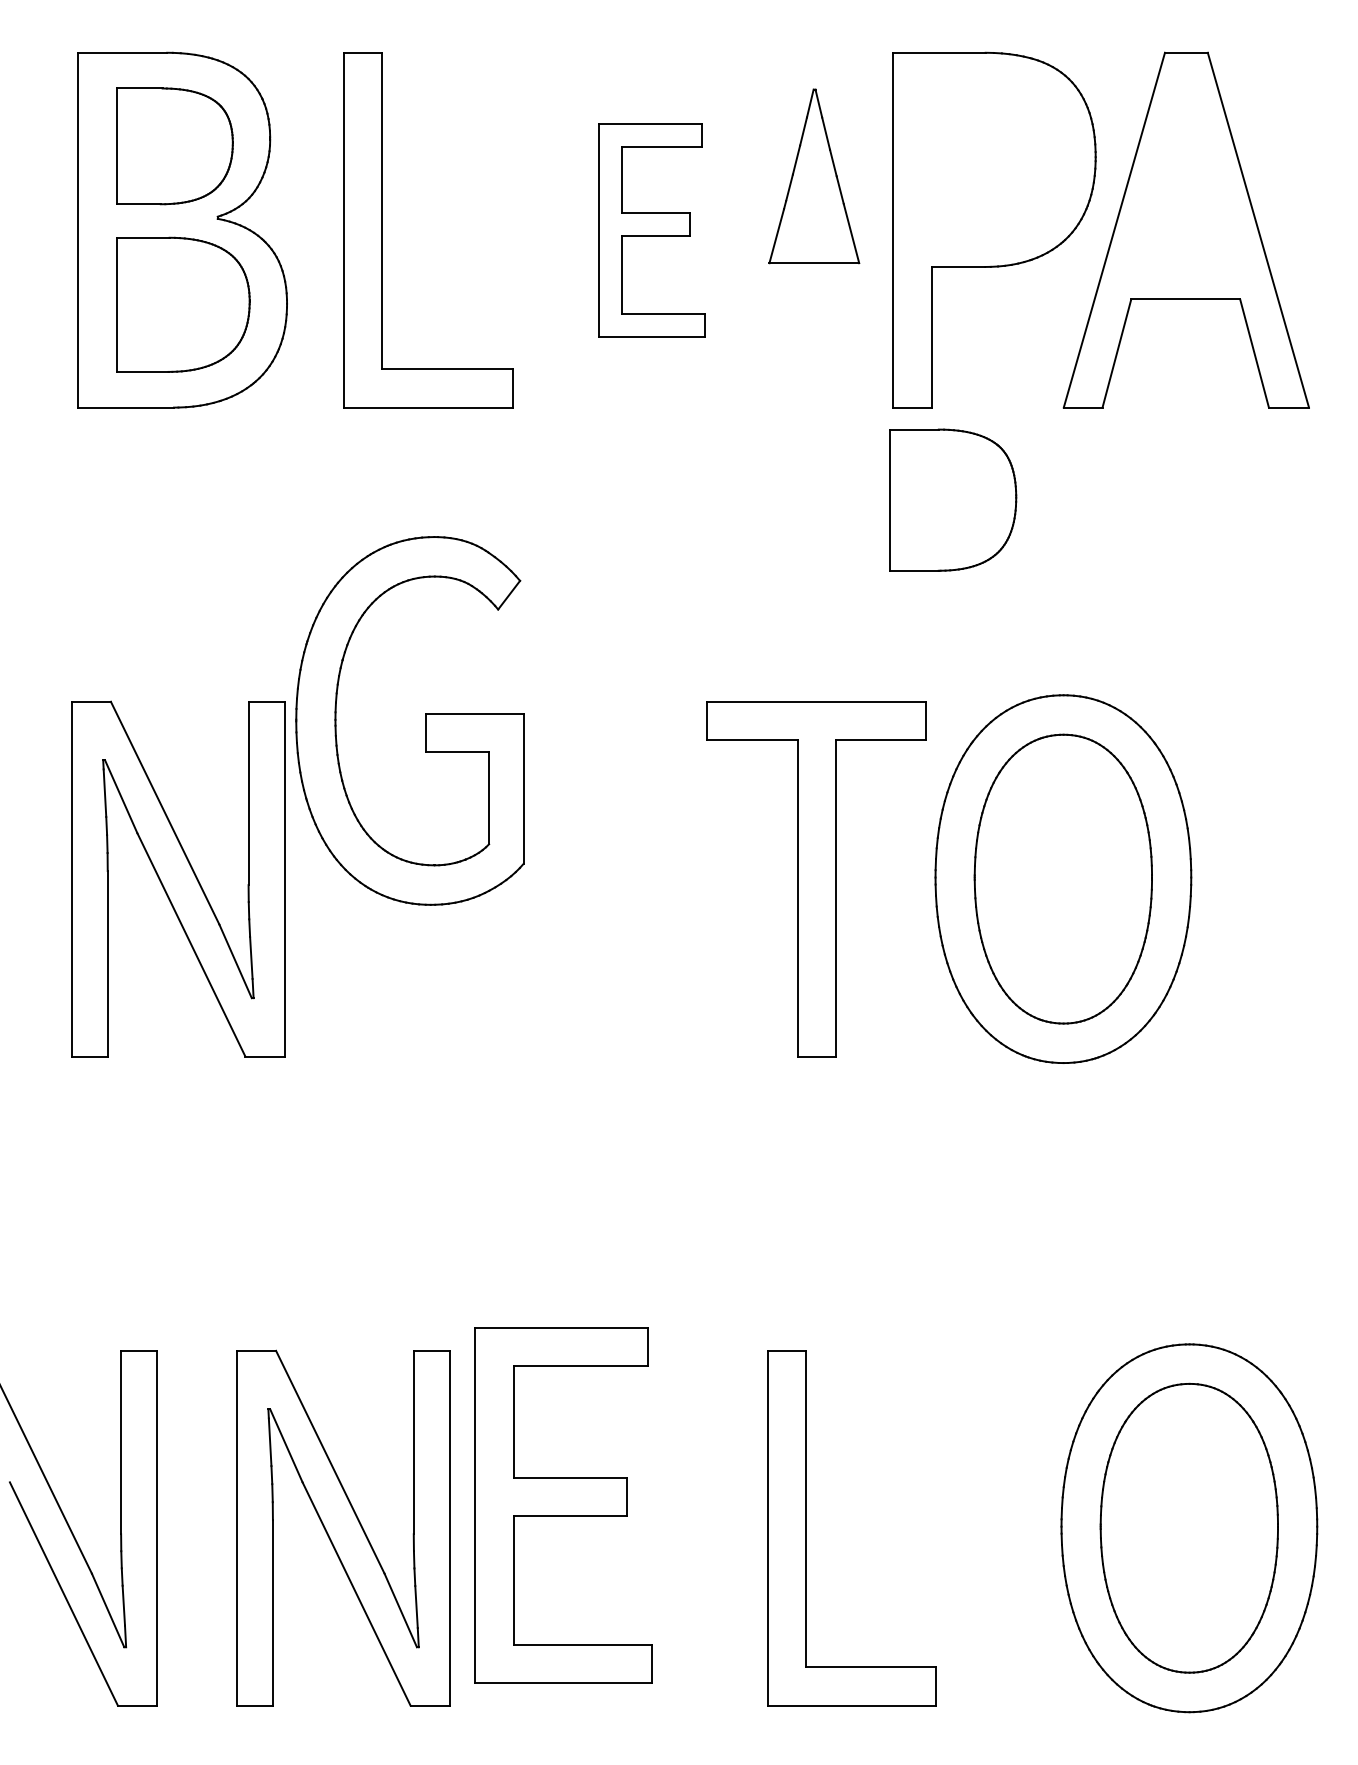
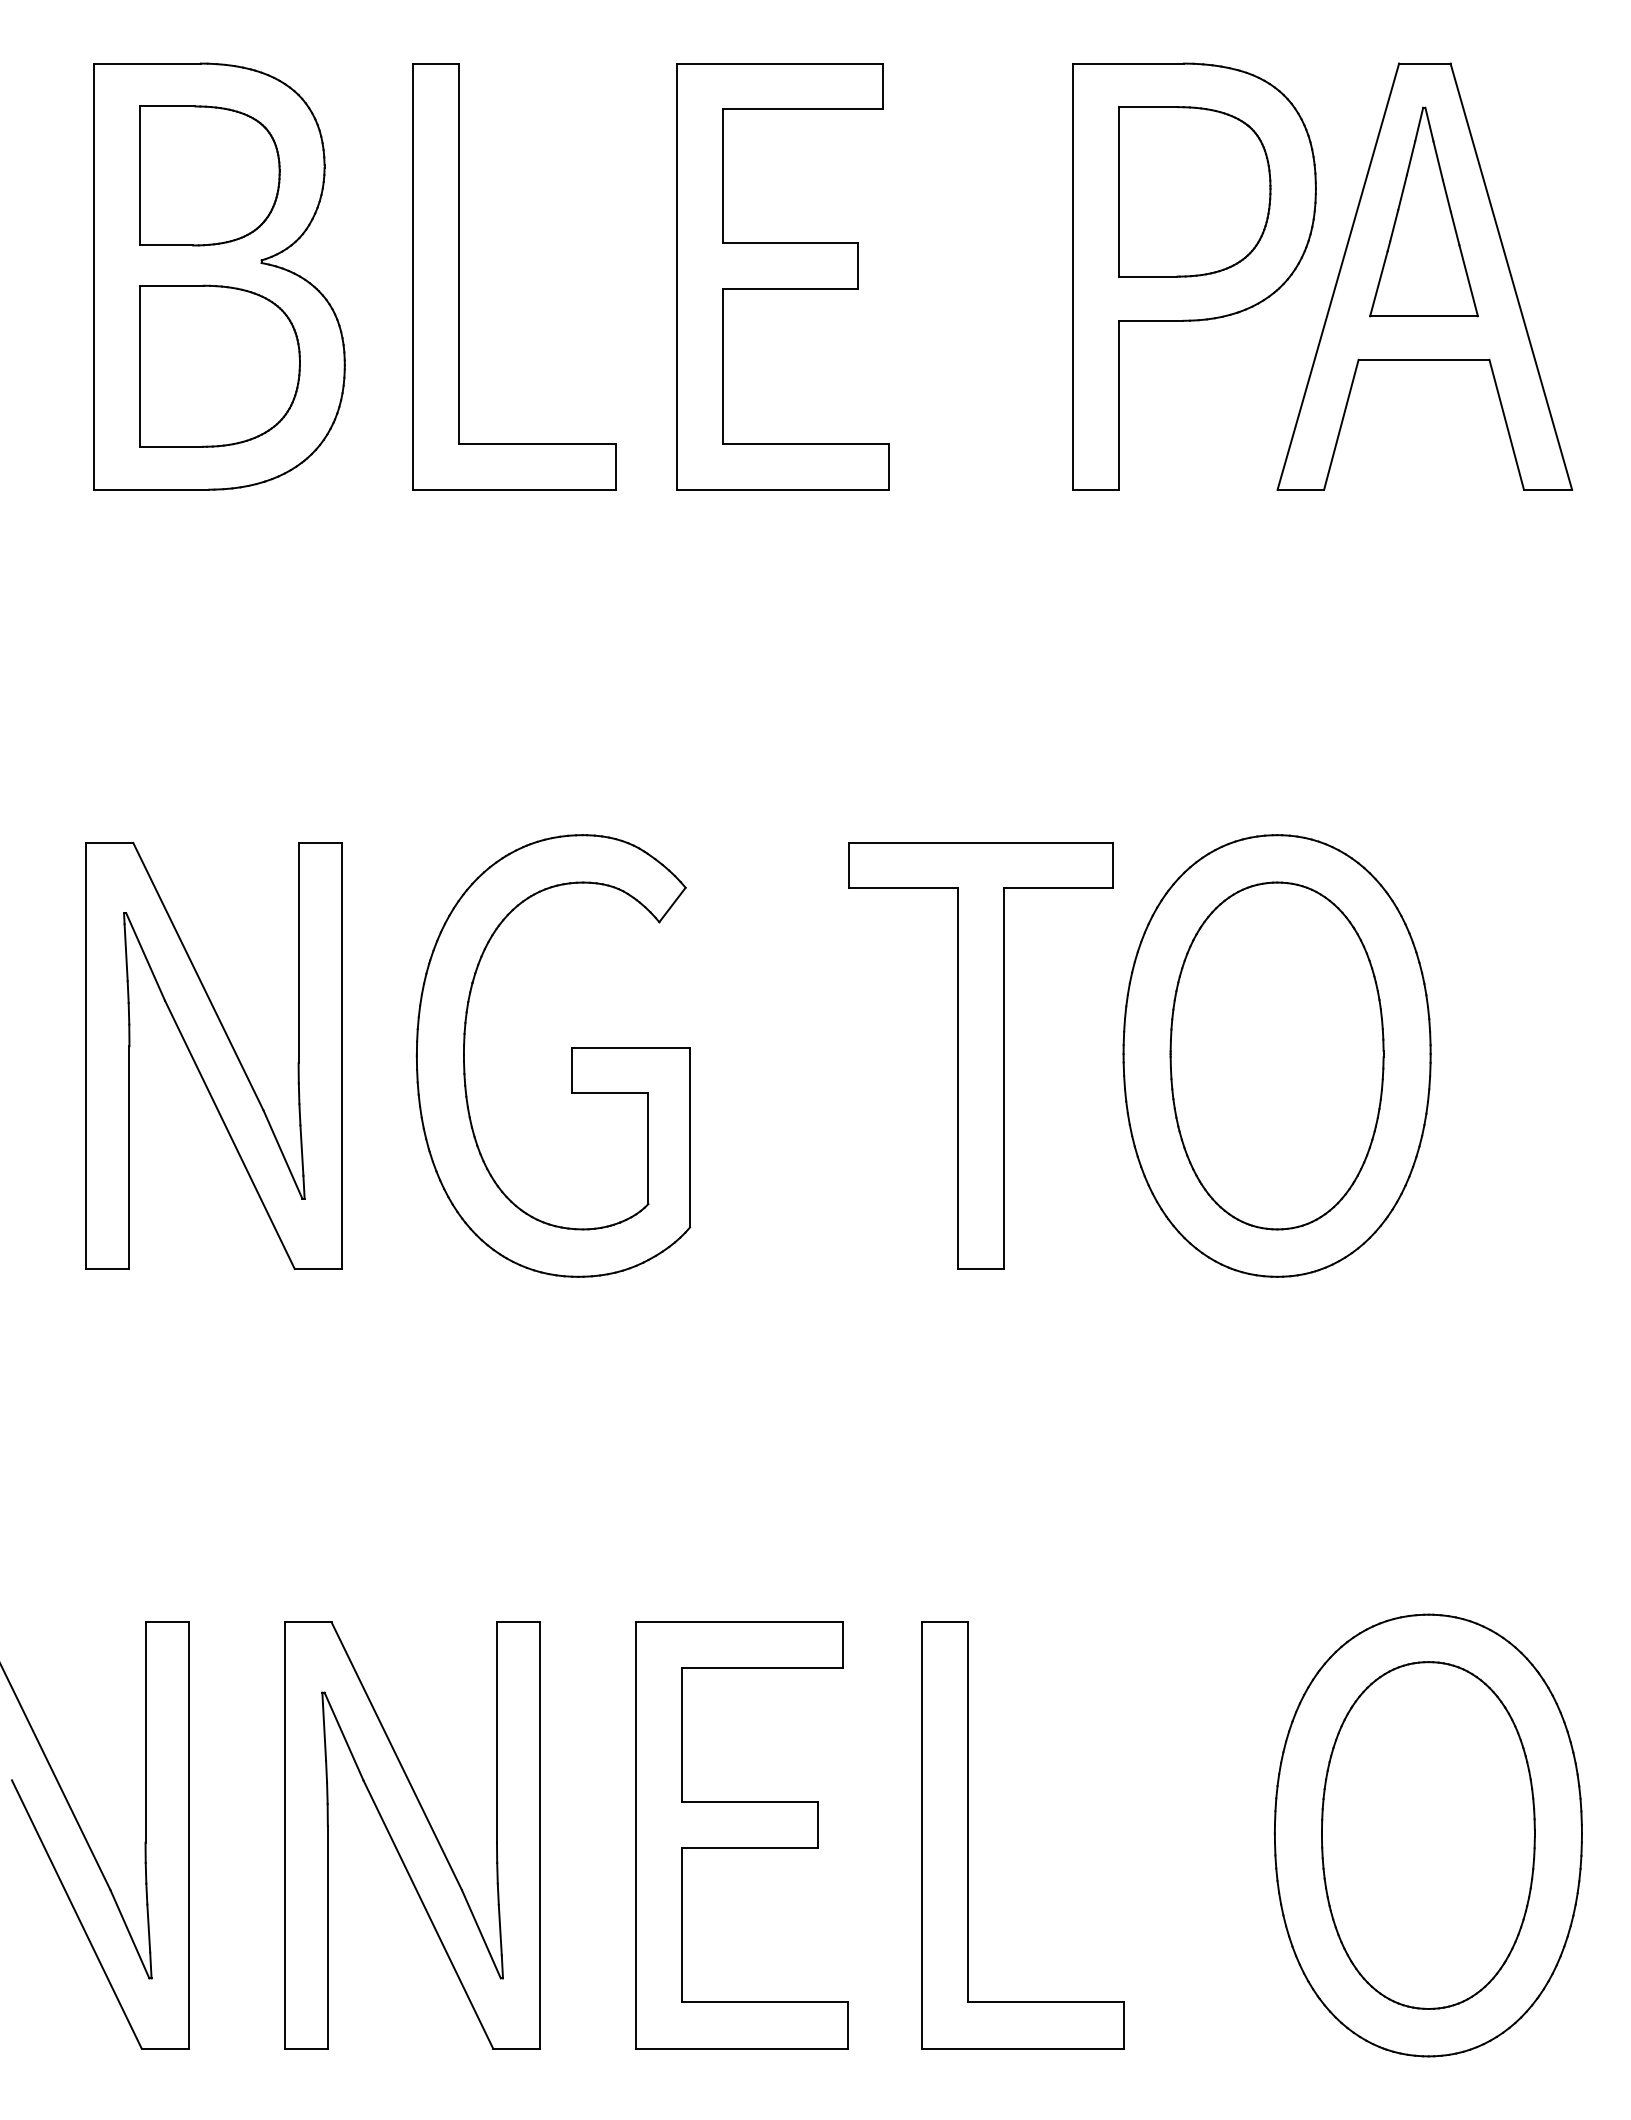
part: (813, 175) -> (1423, 211), moved
part: (651, 230) -> (782, 276), size x1.67
part: (952, 499) -> (1194, 191), moved
part: (425, 720) -> (571, 1055), moved
part: (563, 1505) -> (741, 1835), moved

